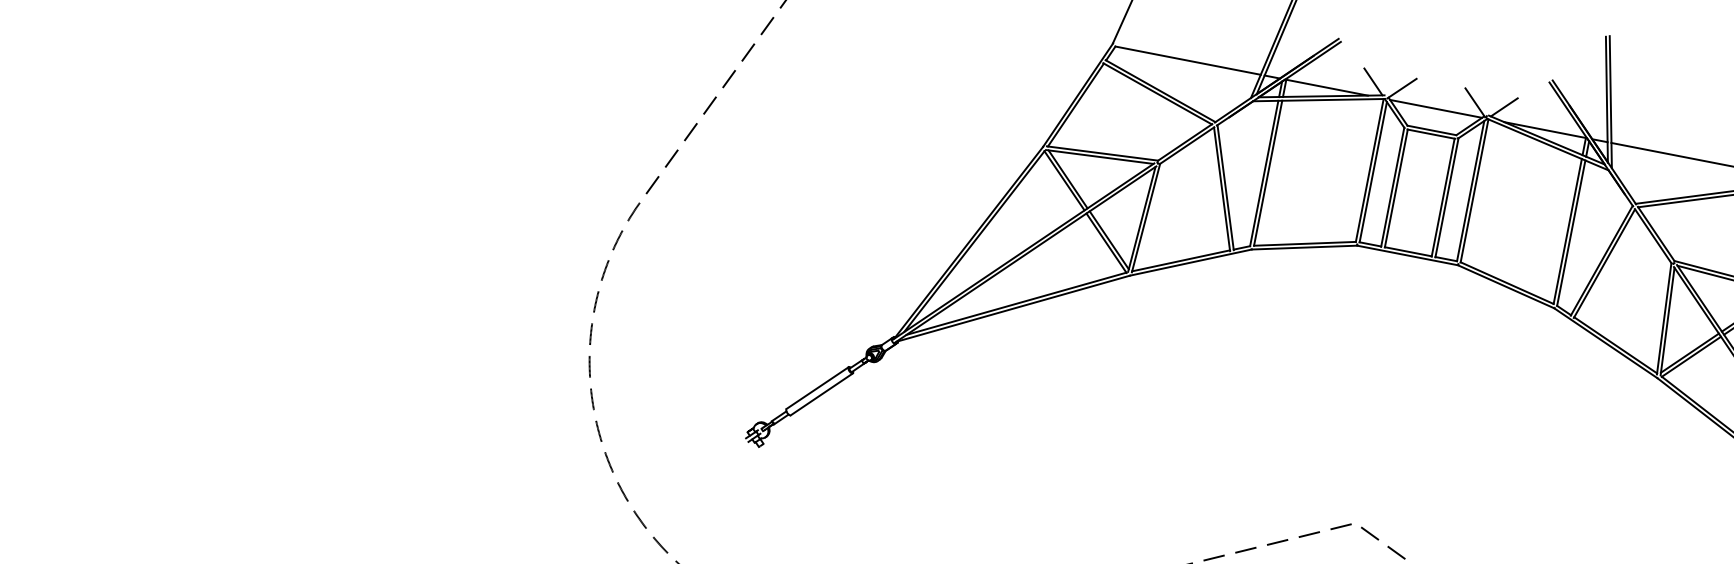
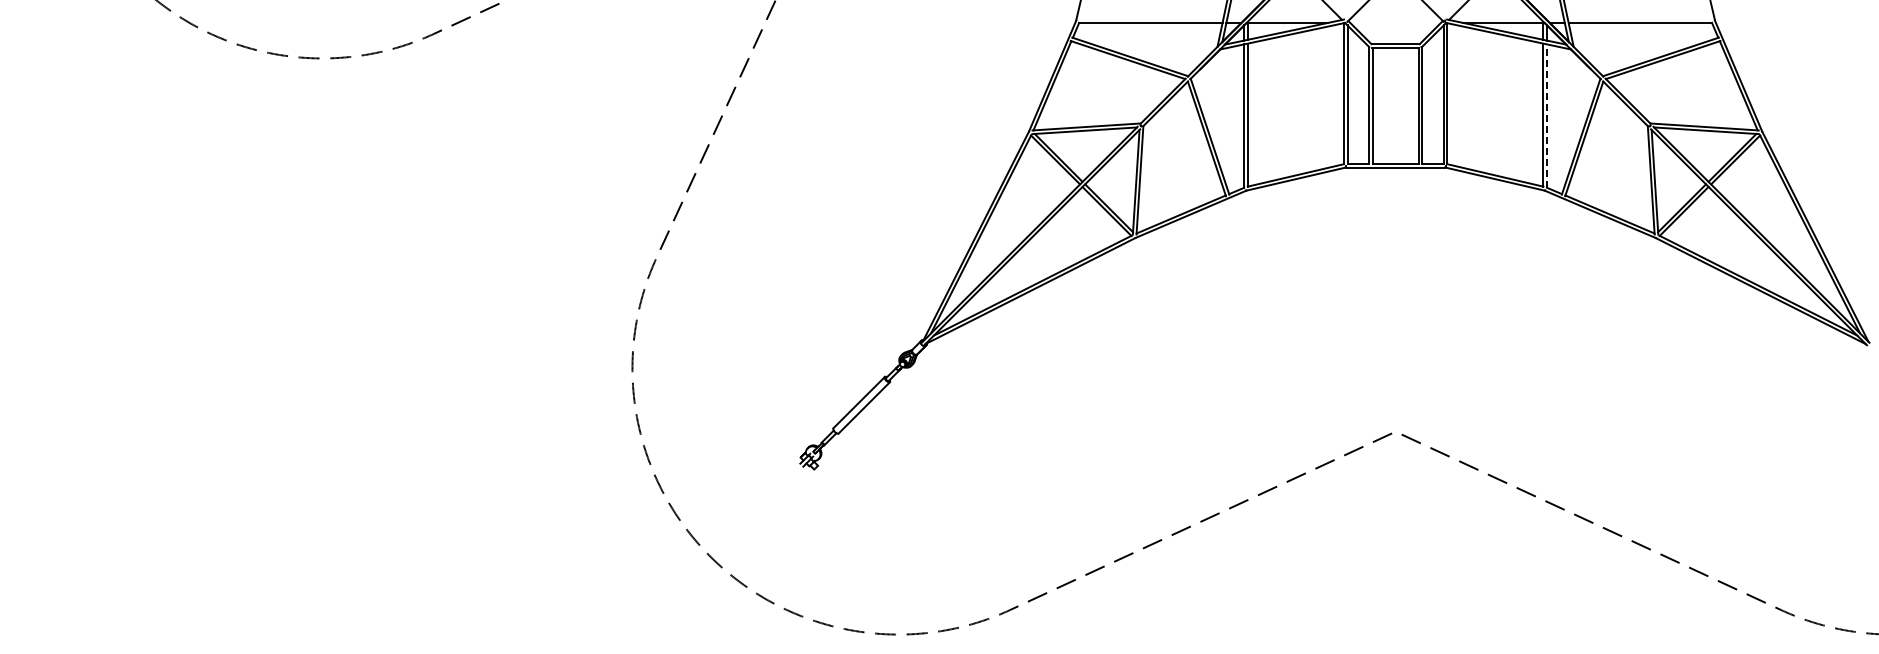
line: (1436, 108) -> (1395, 22), removed
line: (1571, 233) -> (1547, 116), solid -> dashed

